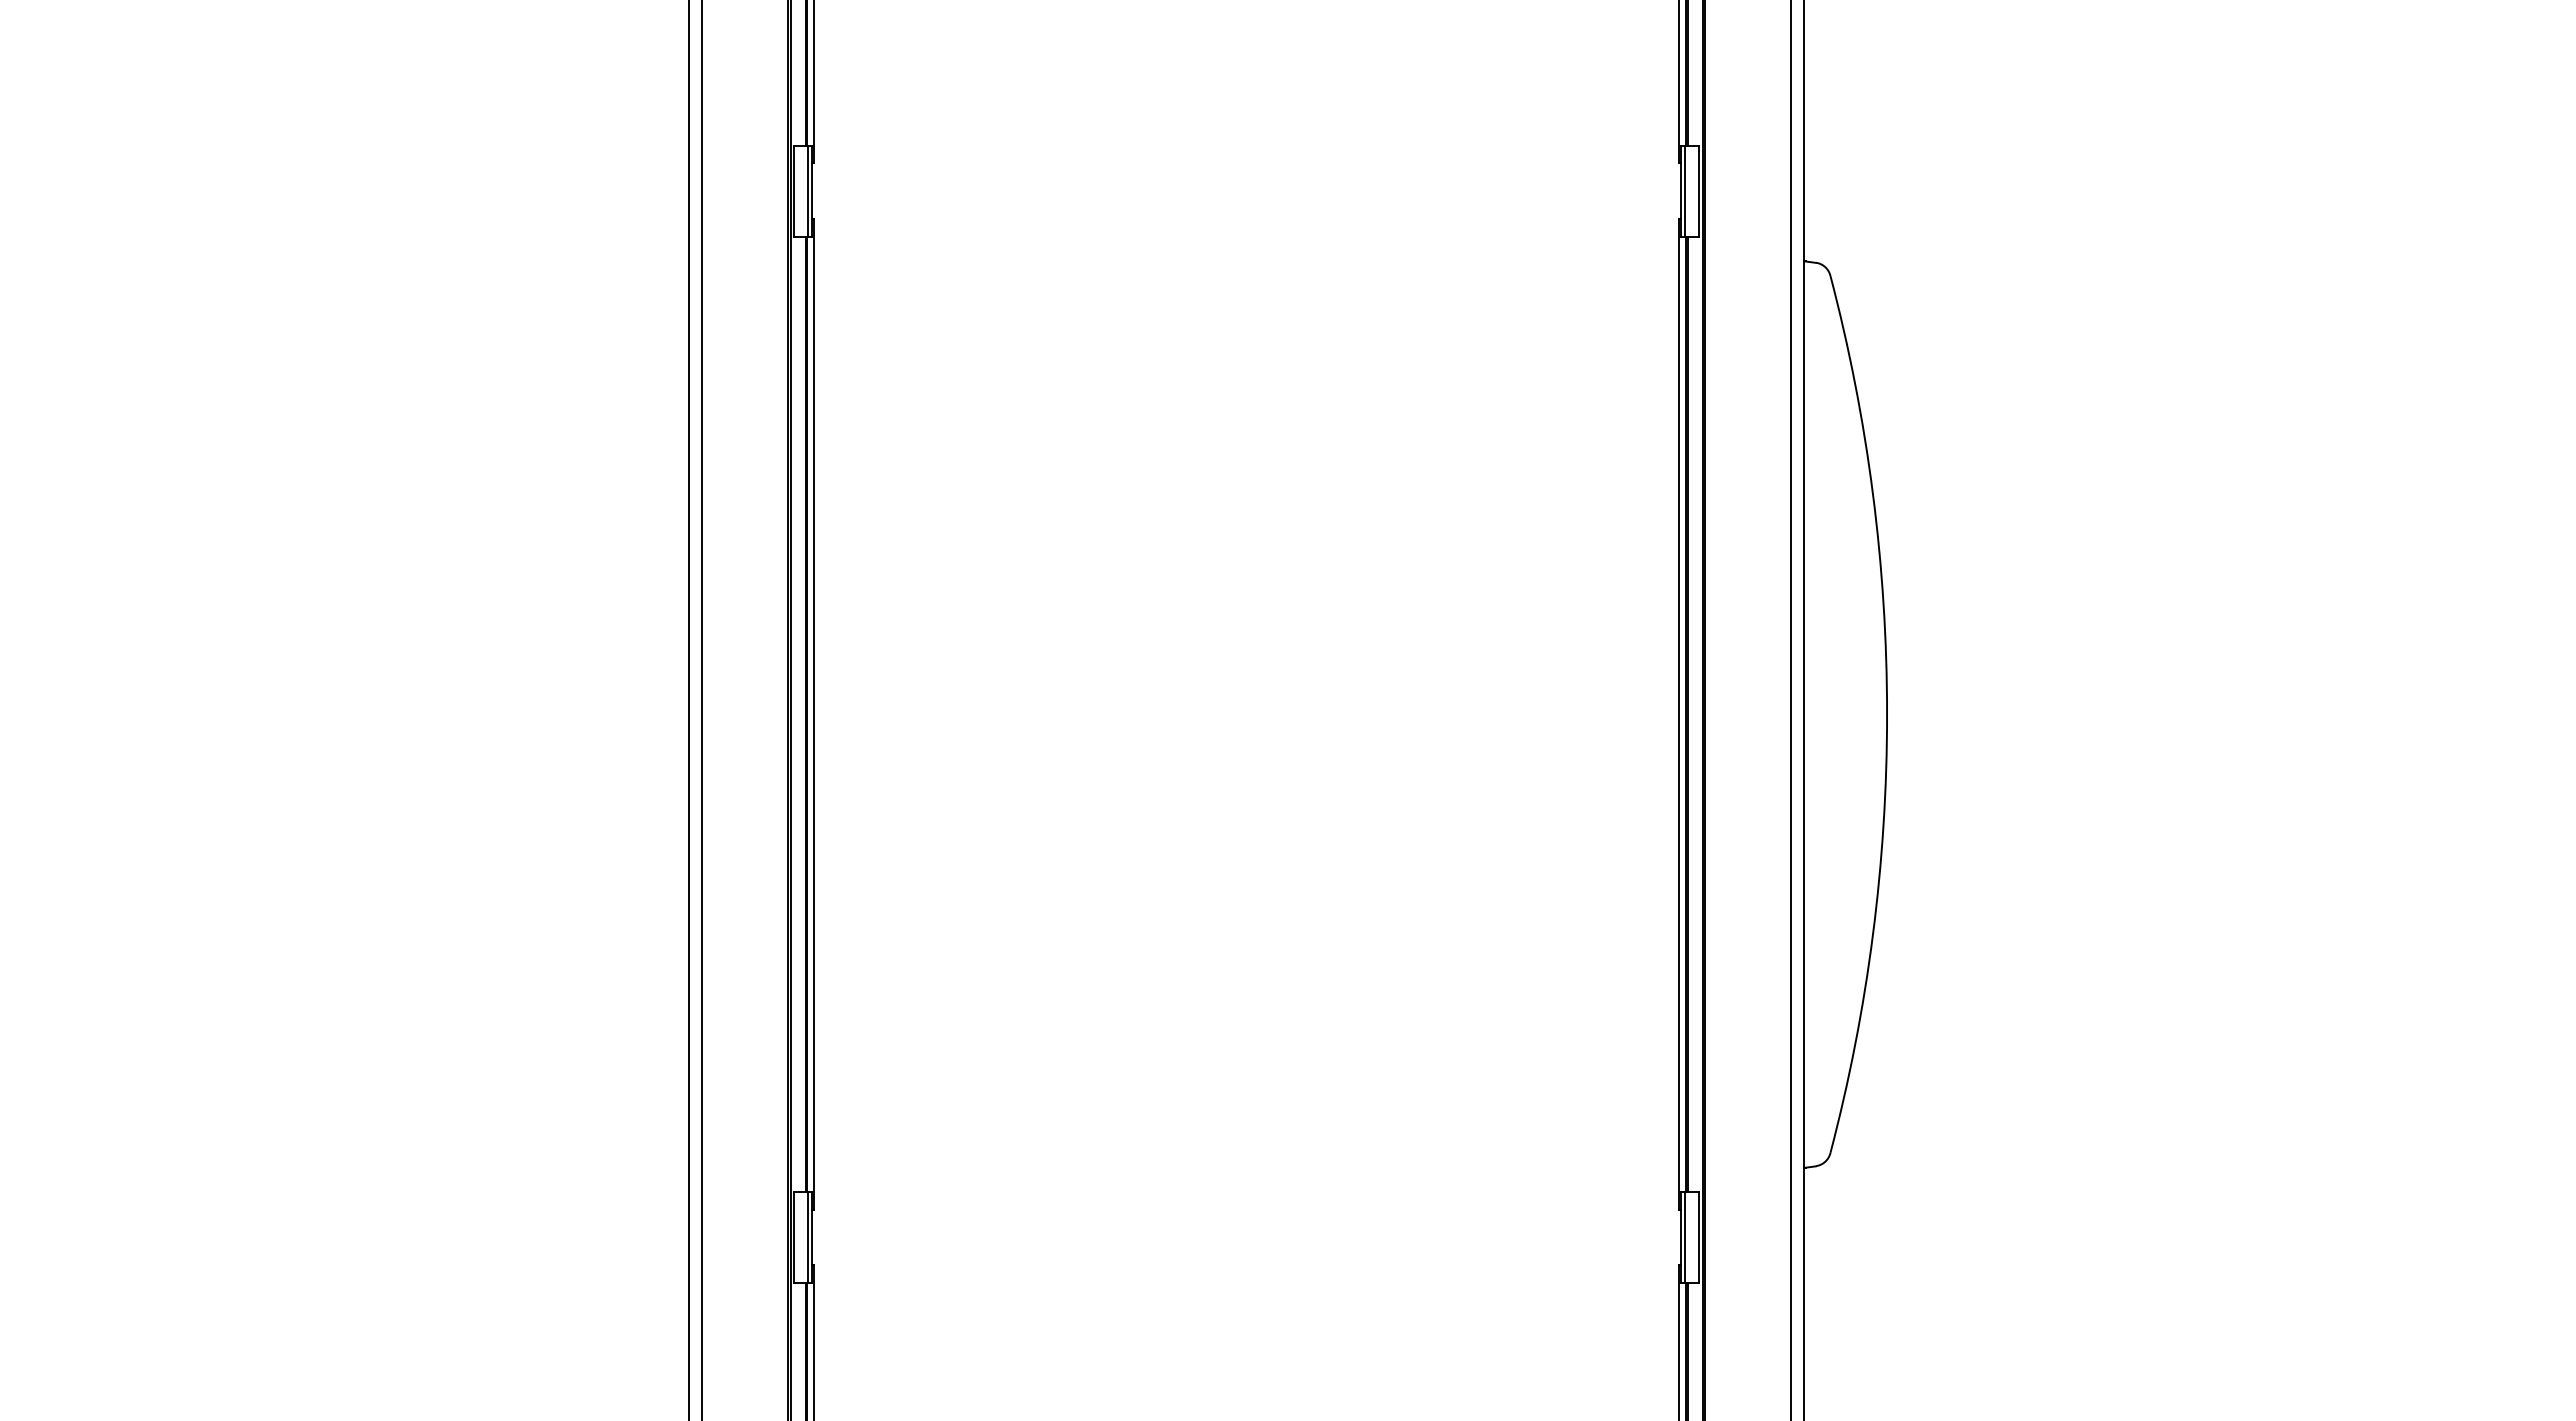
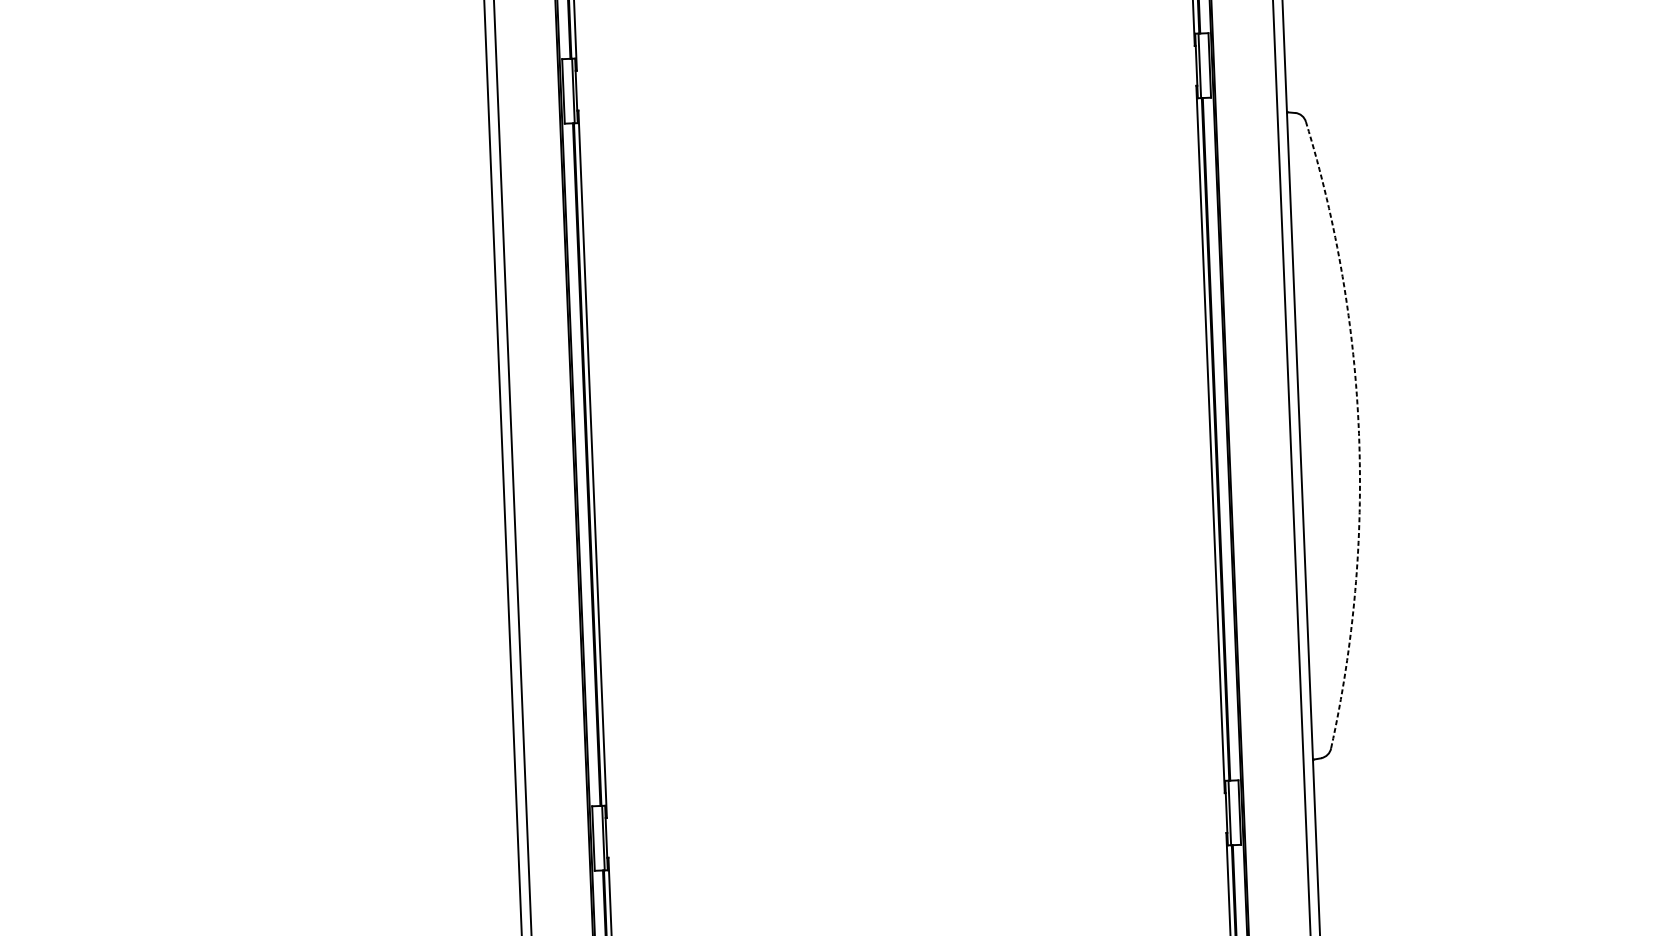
arc: (1887, 714) -> (1359, 433), solid -> dashed

